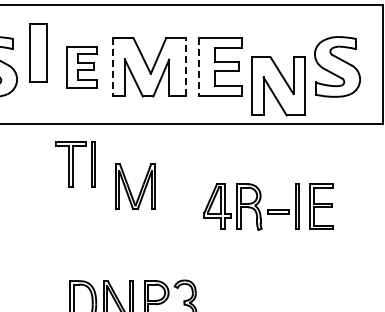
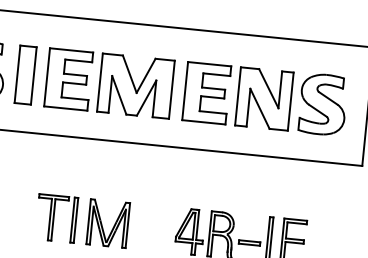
part: (38, 52) -> (25, 74), moved
part: (81, 66) -> (68, 78), size x1.43
line: (185, 66) -> (171, 89), dashed -> solid
line: (113, 67) -> (100, 82), dashed -> solid
line: (198, 67) -> (184, 91), dashed -> solid
part: (278, 86) -> (264, 99), moved
part: (75, 164) -> (56, 218), moved
part: (135, 186) -> (108, 223), moved

